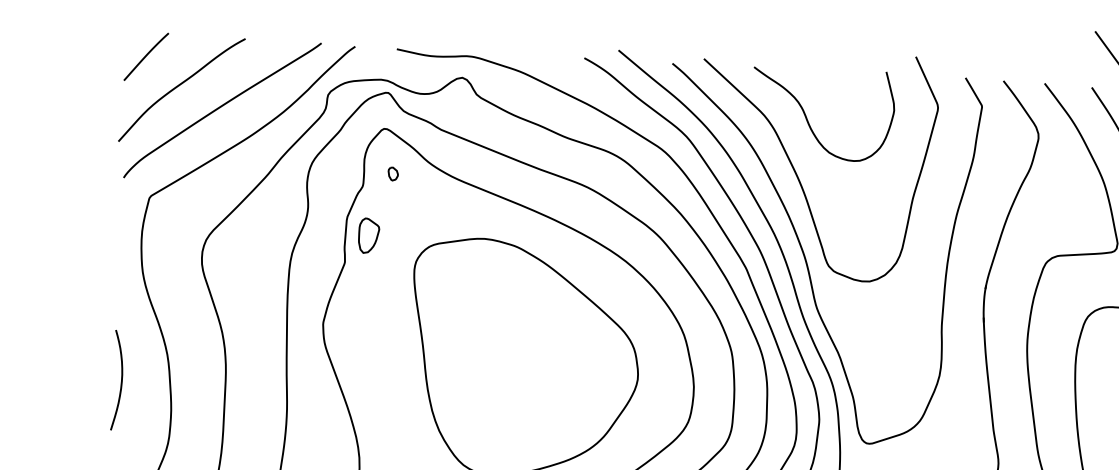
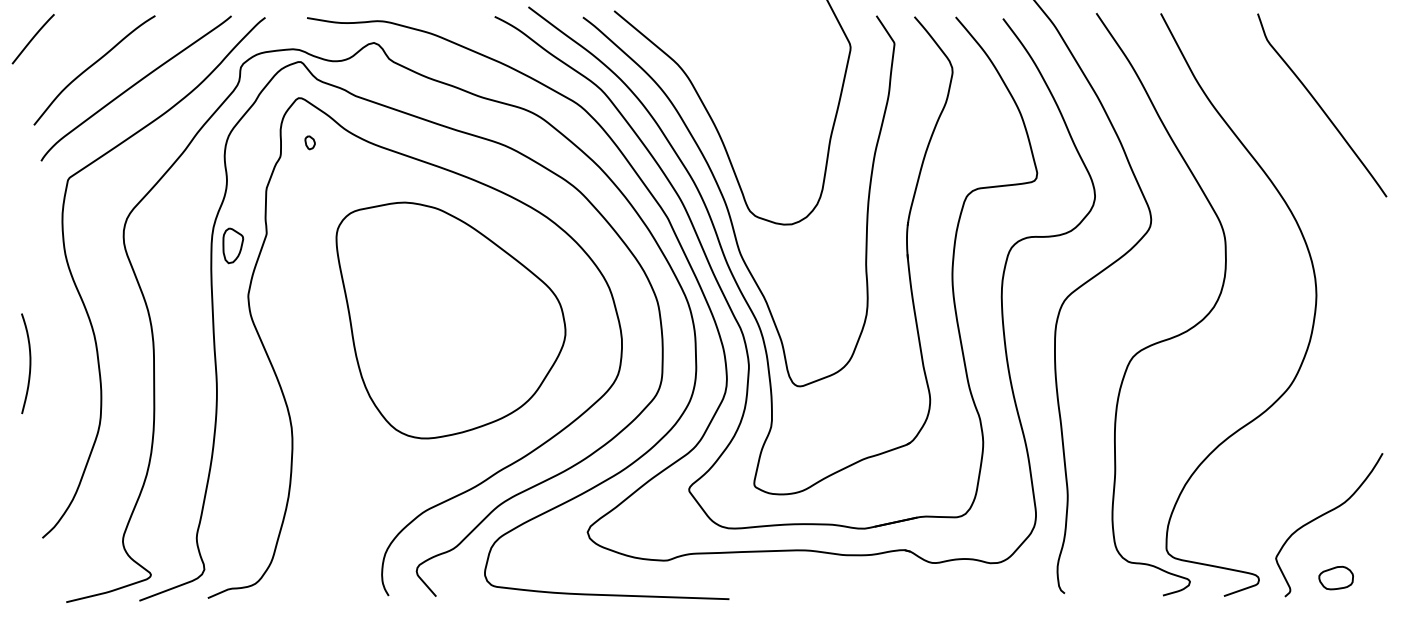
line: (145, 57) -> (32, 39), moved
curve: (807, 117) -> (720, 63), removed
part: (369, 235) -> (233, 245), moved
curve: (121, 380) -> (29, 363), moved

